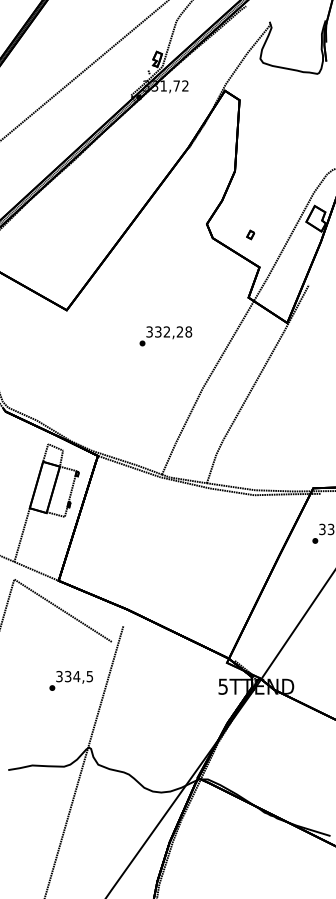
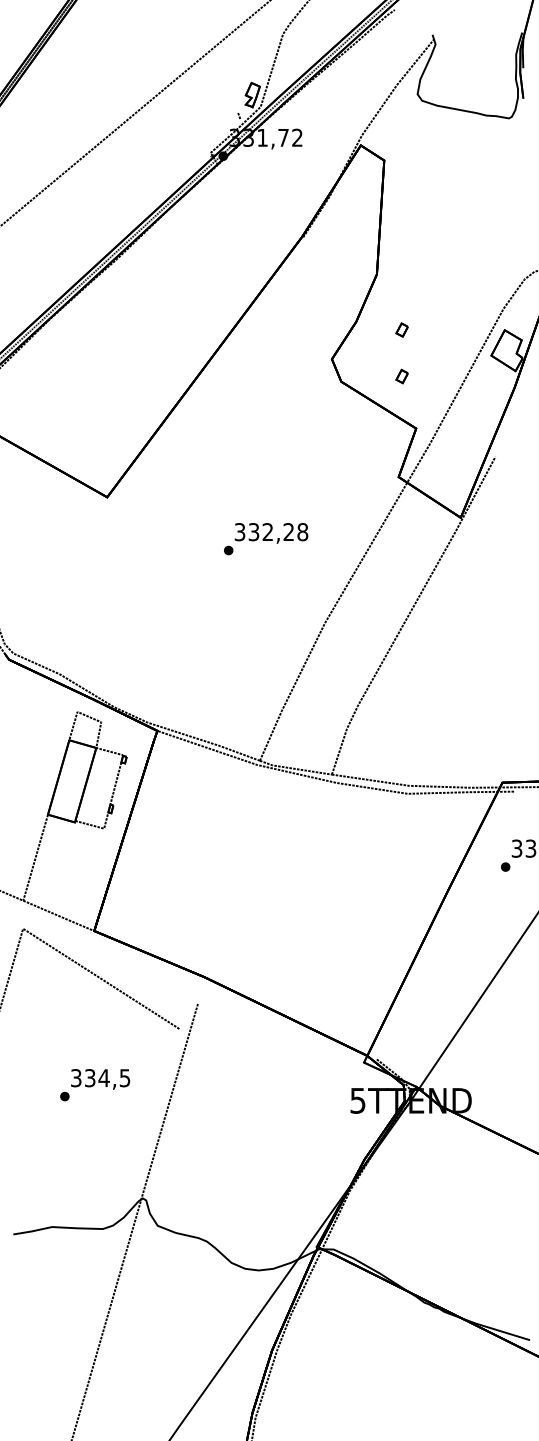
part: (250, 205) -> (401, 329), added
text: (70, 680) -> (93, 1084), moved

